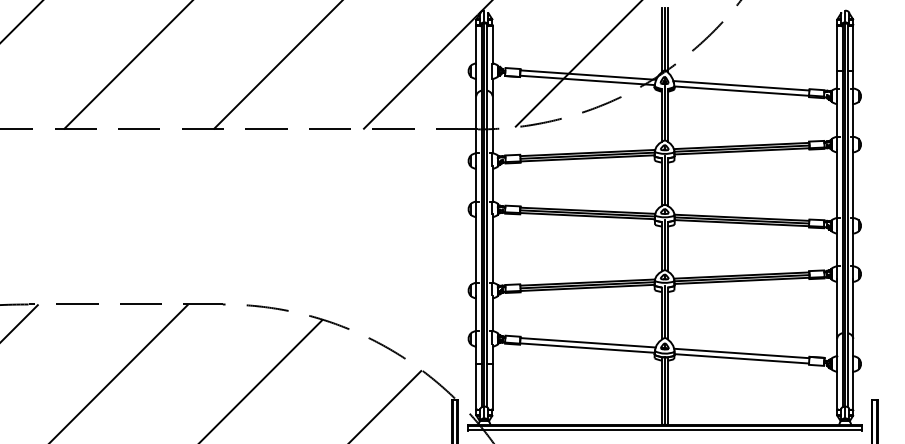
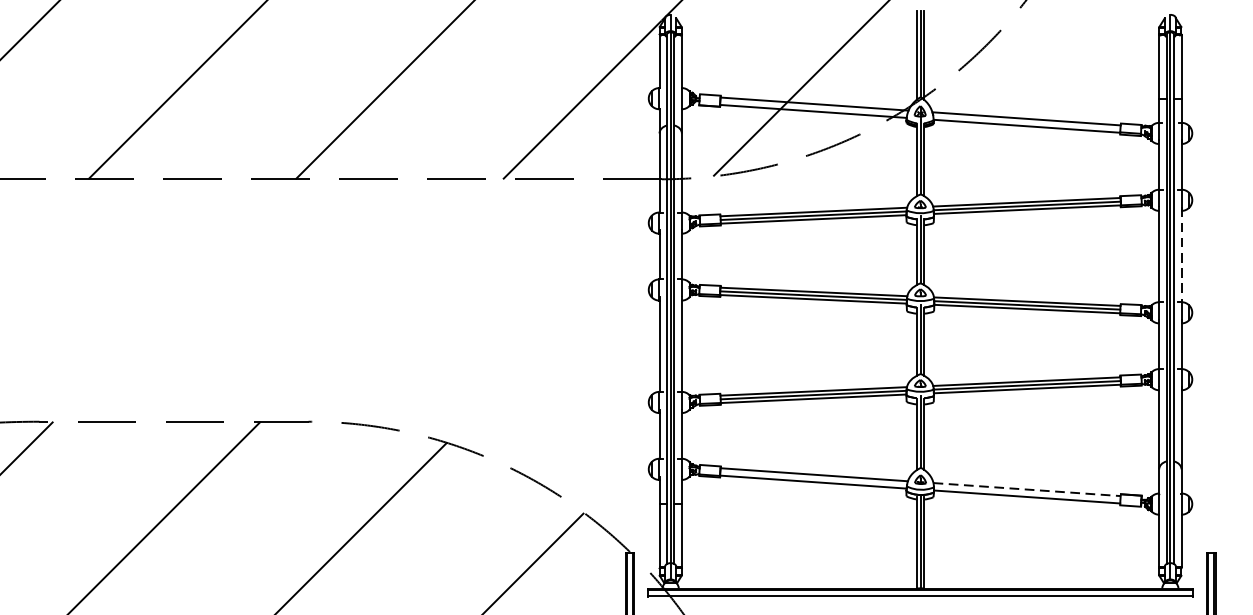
line: (853, 184) -> (1181, 255), solid -> dashed
line: (741, 353) -> (1026, 489), solid -> dashed

